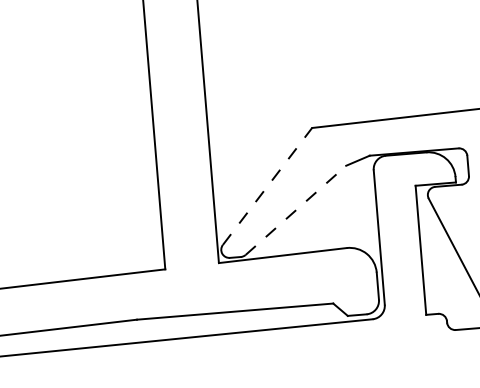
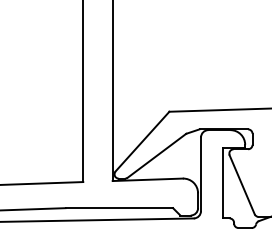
line: (267, 186) -> (142, 141), dashed -> solid
line: (295, 209) -> (156, 155), dashed -> solid

